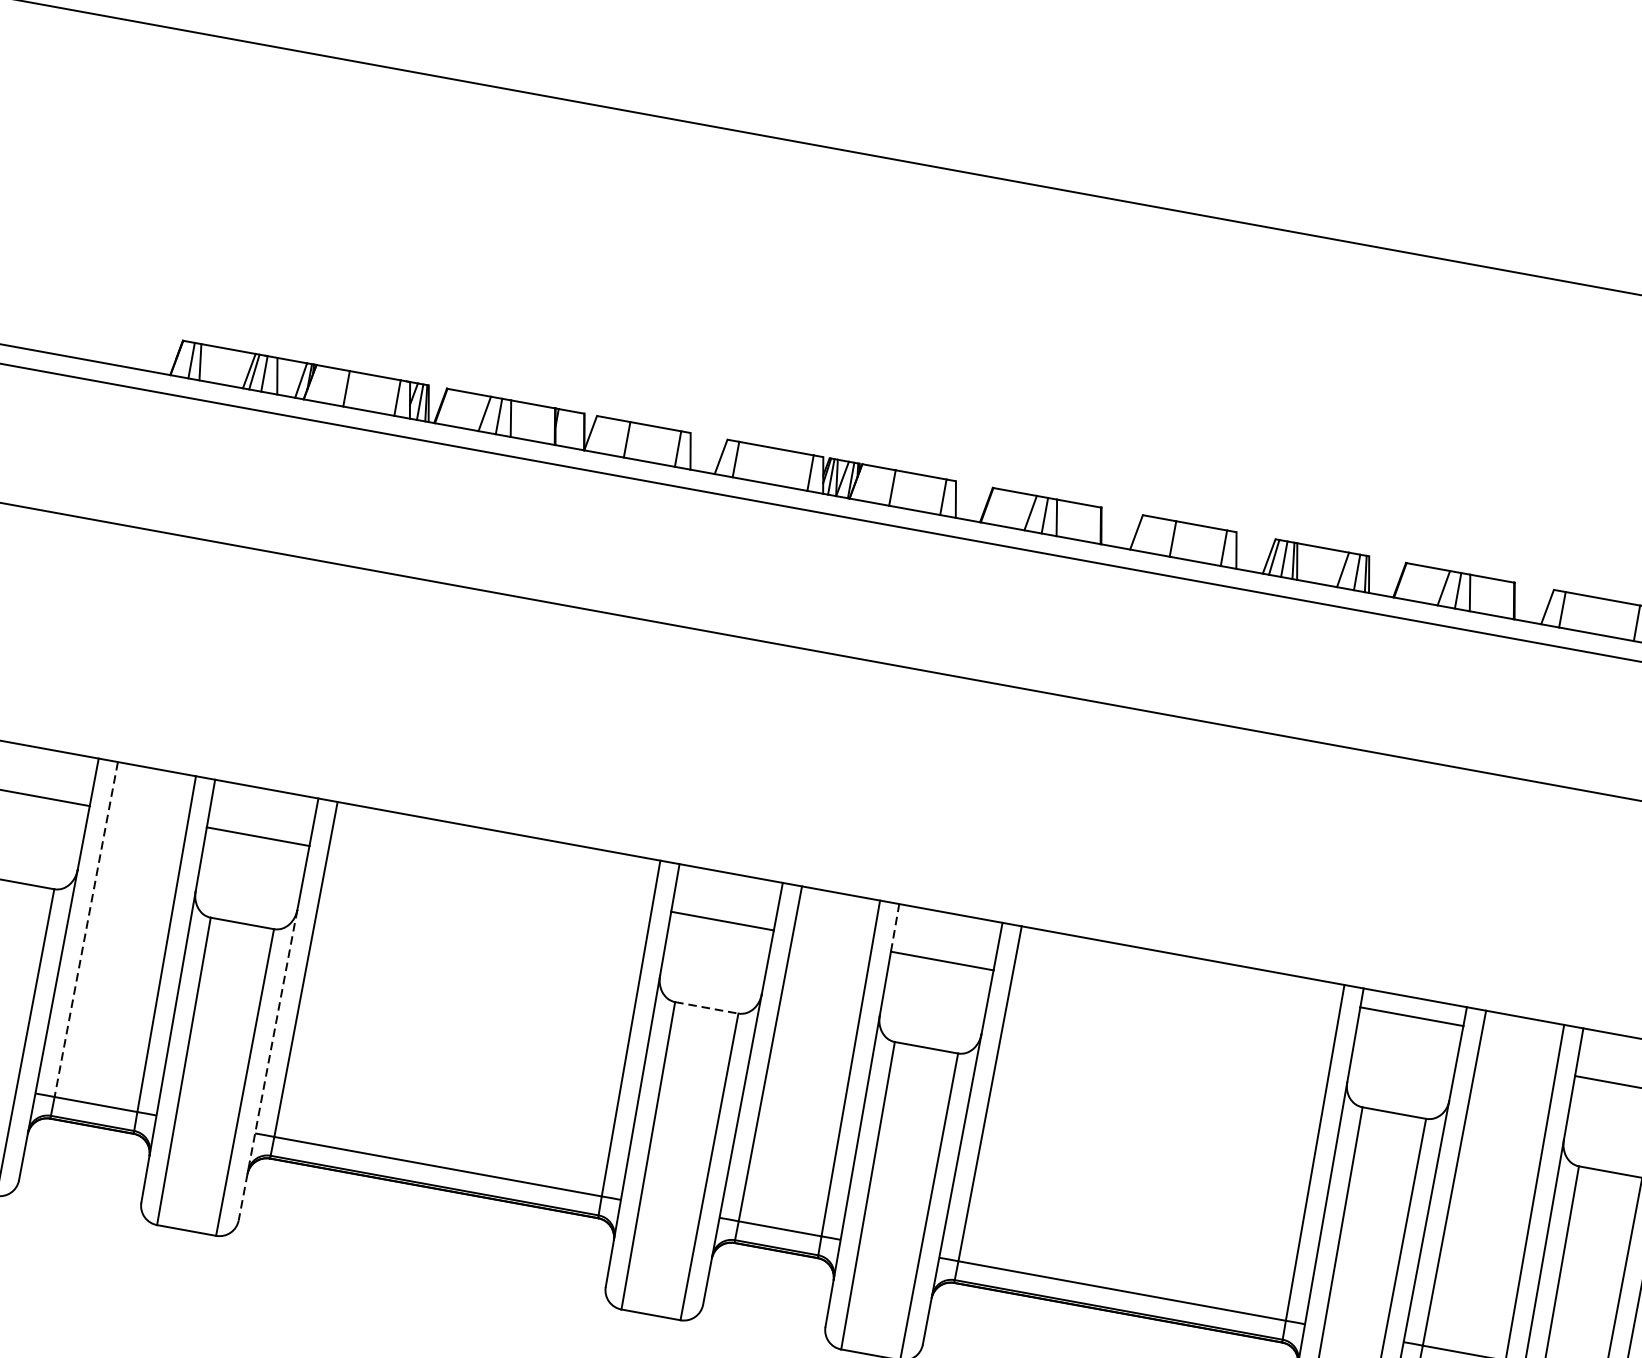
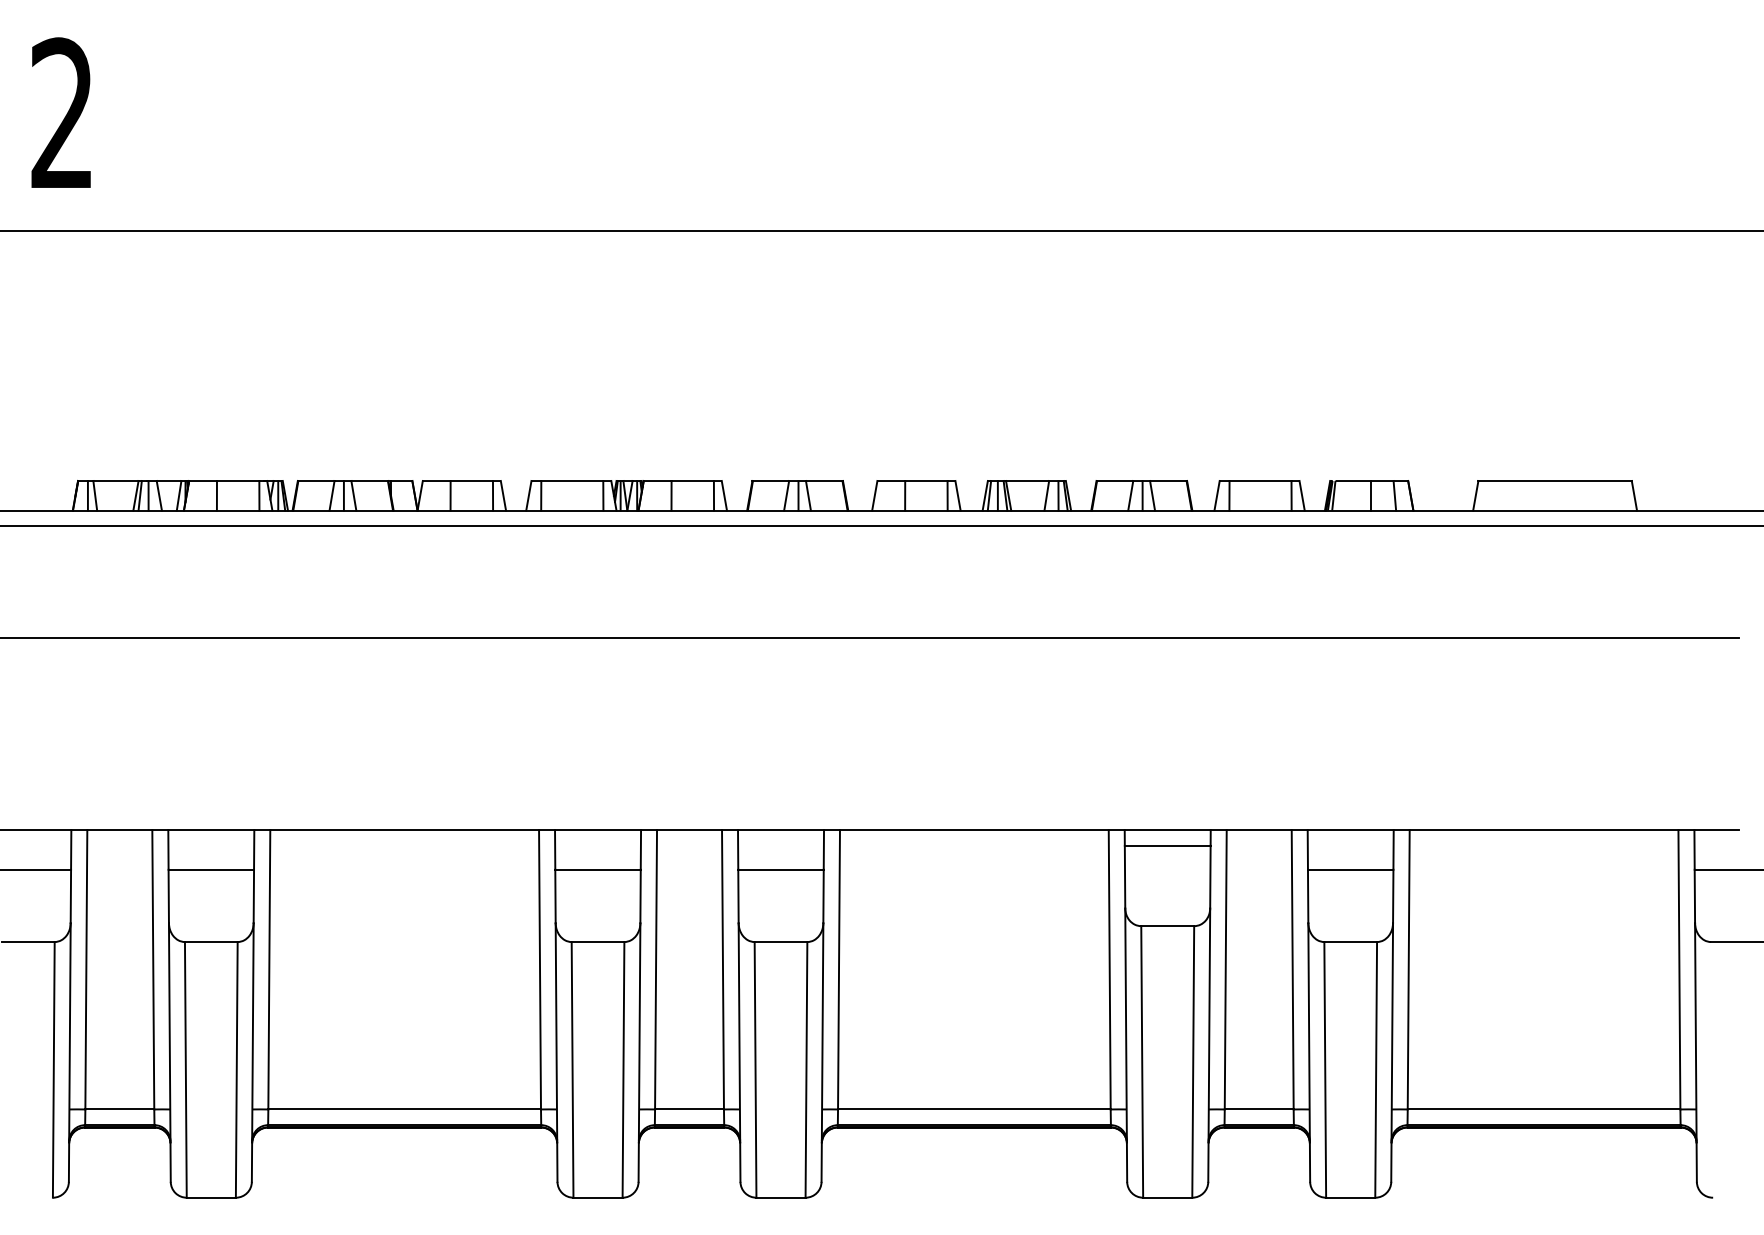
line: (895, 927) -> (738, 849), dashed -> solid
line: (86, 929) -> (86, 969), dashed -> solid
line: (707, 1008) -> (598, 942), dashed -> solid
line: (267, 1065) -> (252, 1052), dashed -> solid

